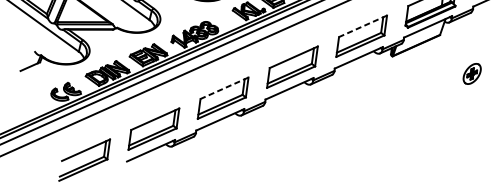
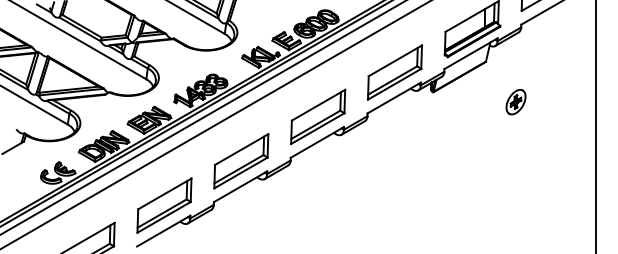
line: (363, 26) -> (395, 60), dashed -> solid
part: (471, 74) -> (515, 102), moved
line: (224, 88) -> (241, 149), dashed -> solid

